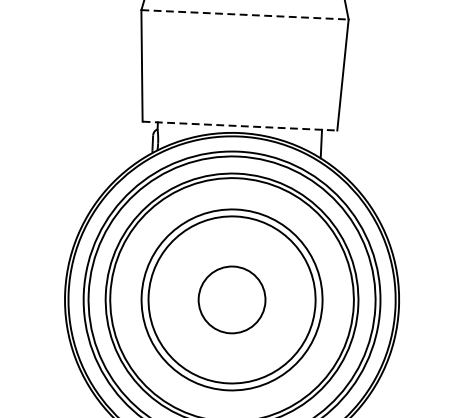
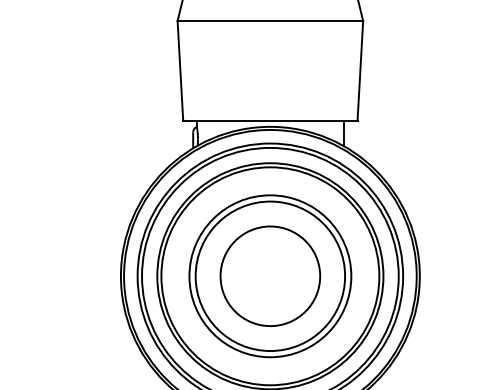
line: (245, 15) -> (270, 21), dashed -> solid
line: (240, 125) -> (270, 120), dashed -> solid
circle: (232, 300) -> (270, 276), size x1.67

